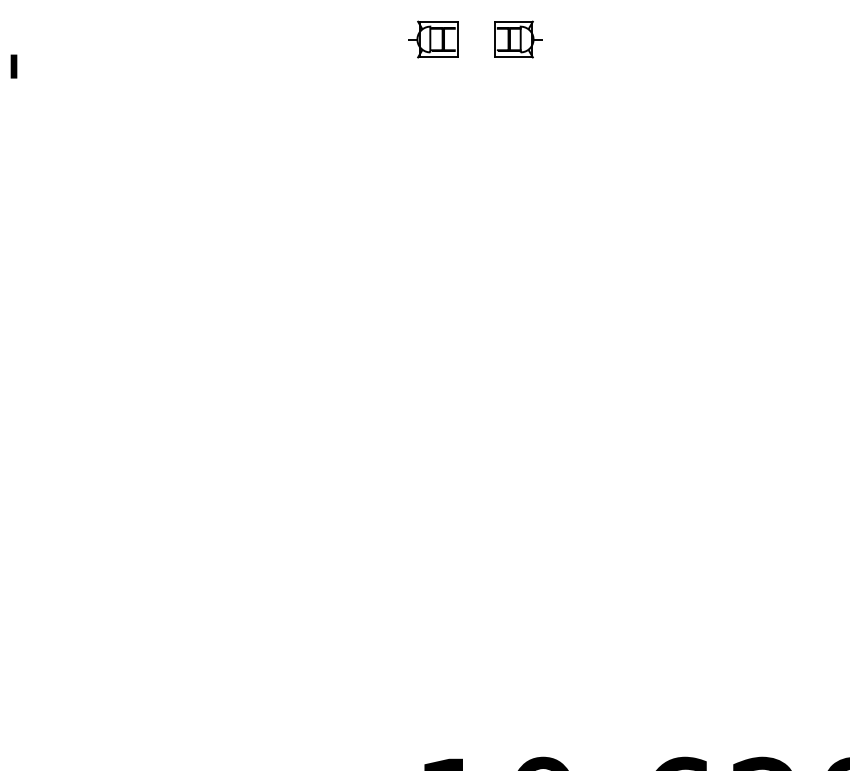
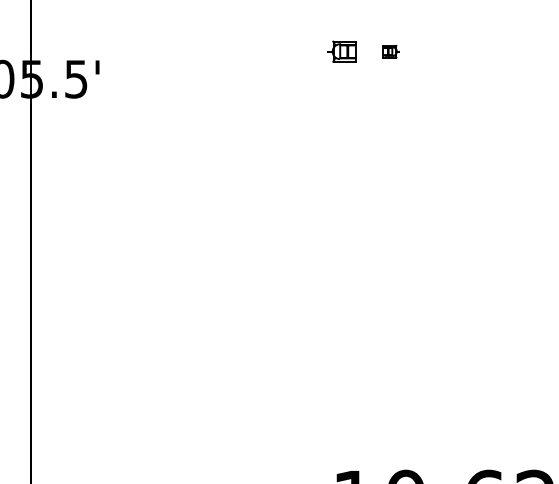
part: (518, 39) -> (391, 51), size x0.6

